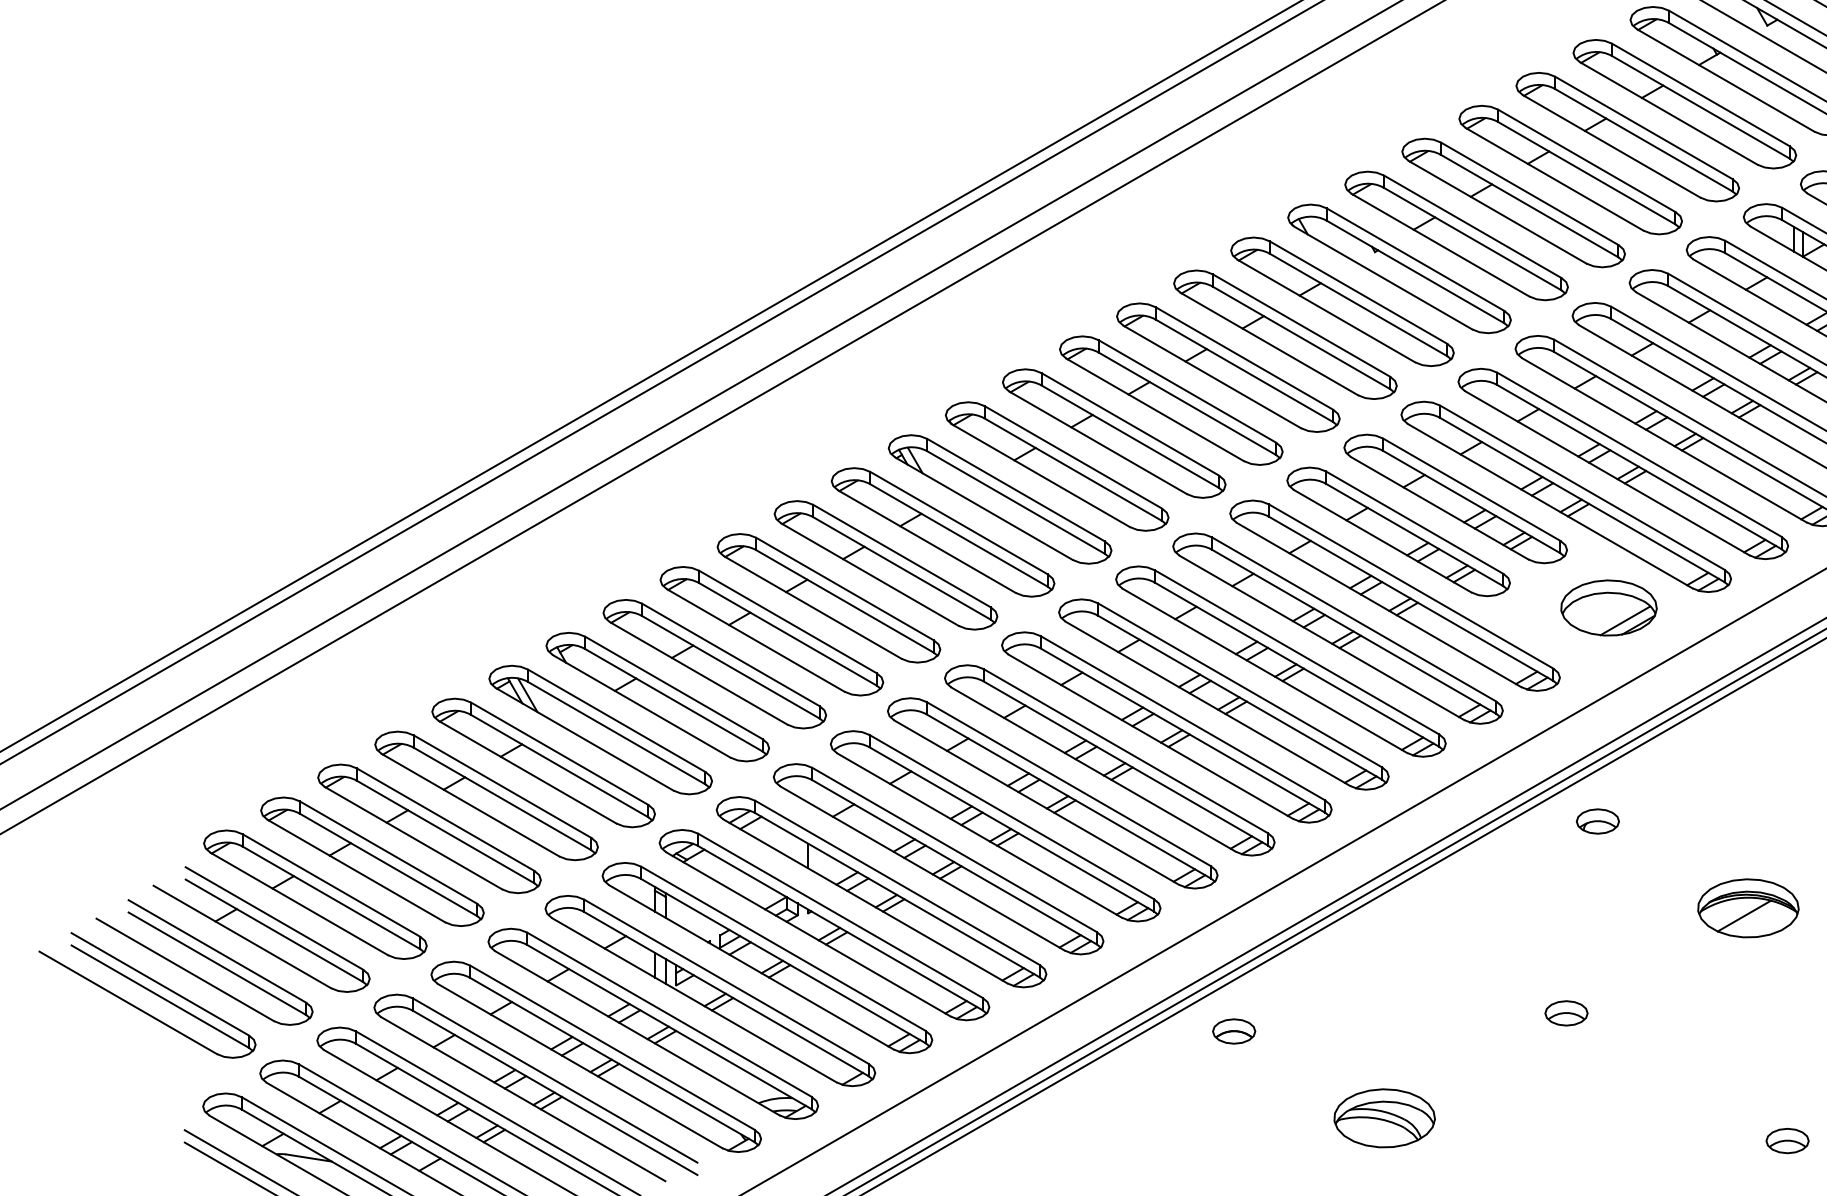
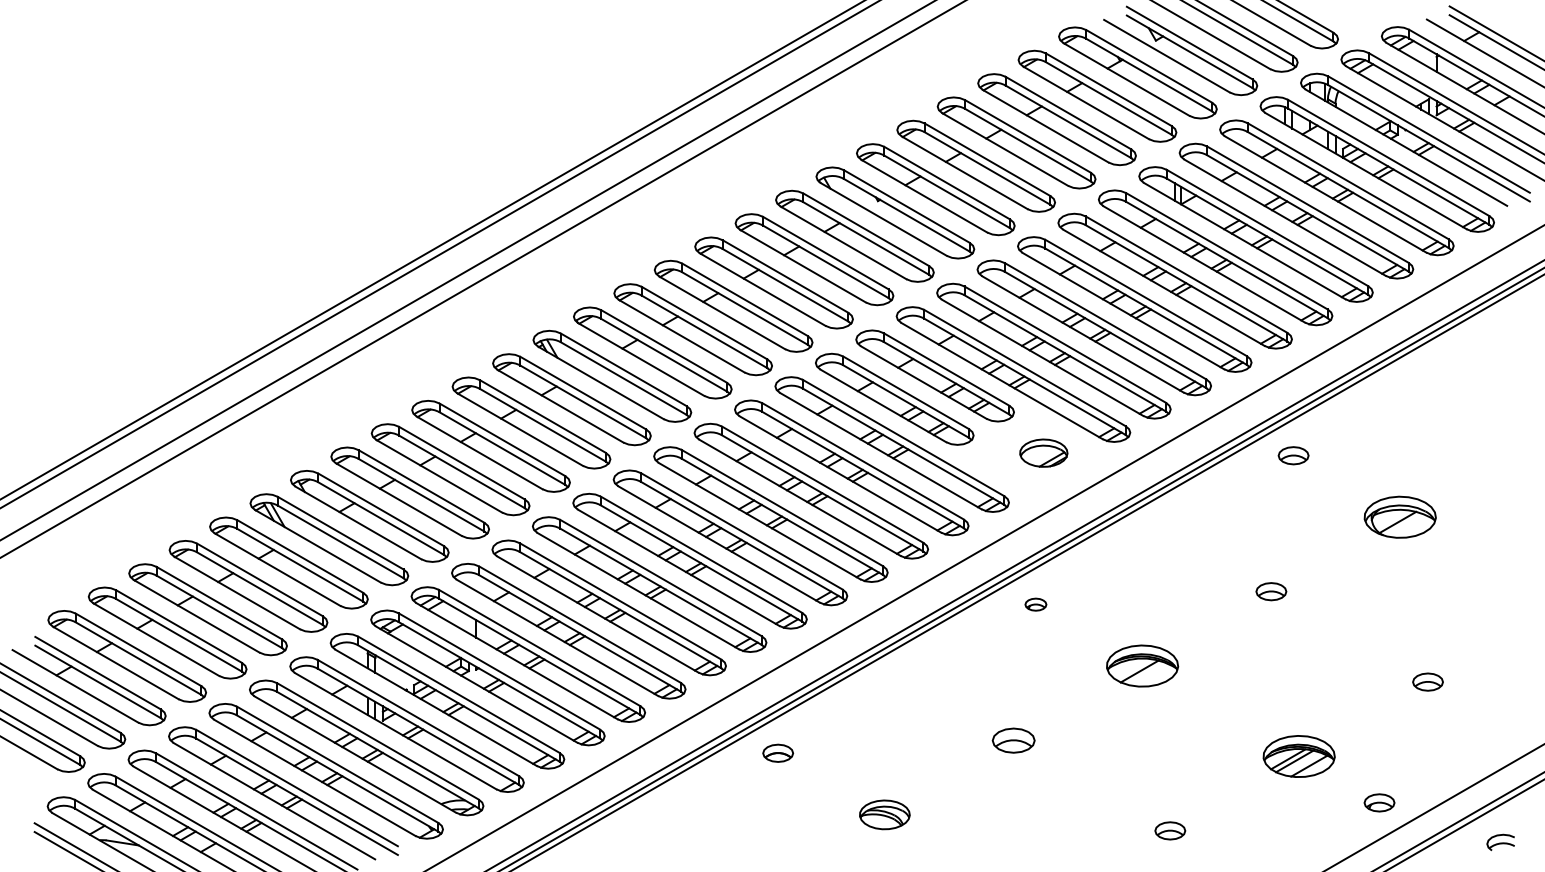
part: (1608, 606) -> (1043, 452), size x0.7
part: (1597, 821) -> (1035, 604), size x0.7
part: (1566, 1012) -> (1013, 739), size x1.4
part: (1384, 1117) -> (884, 814), size x0.7

